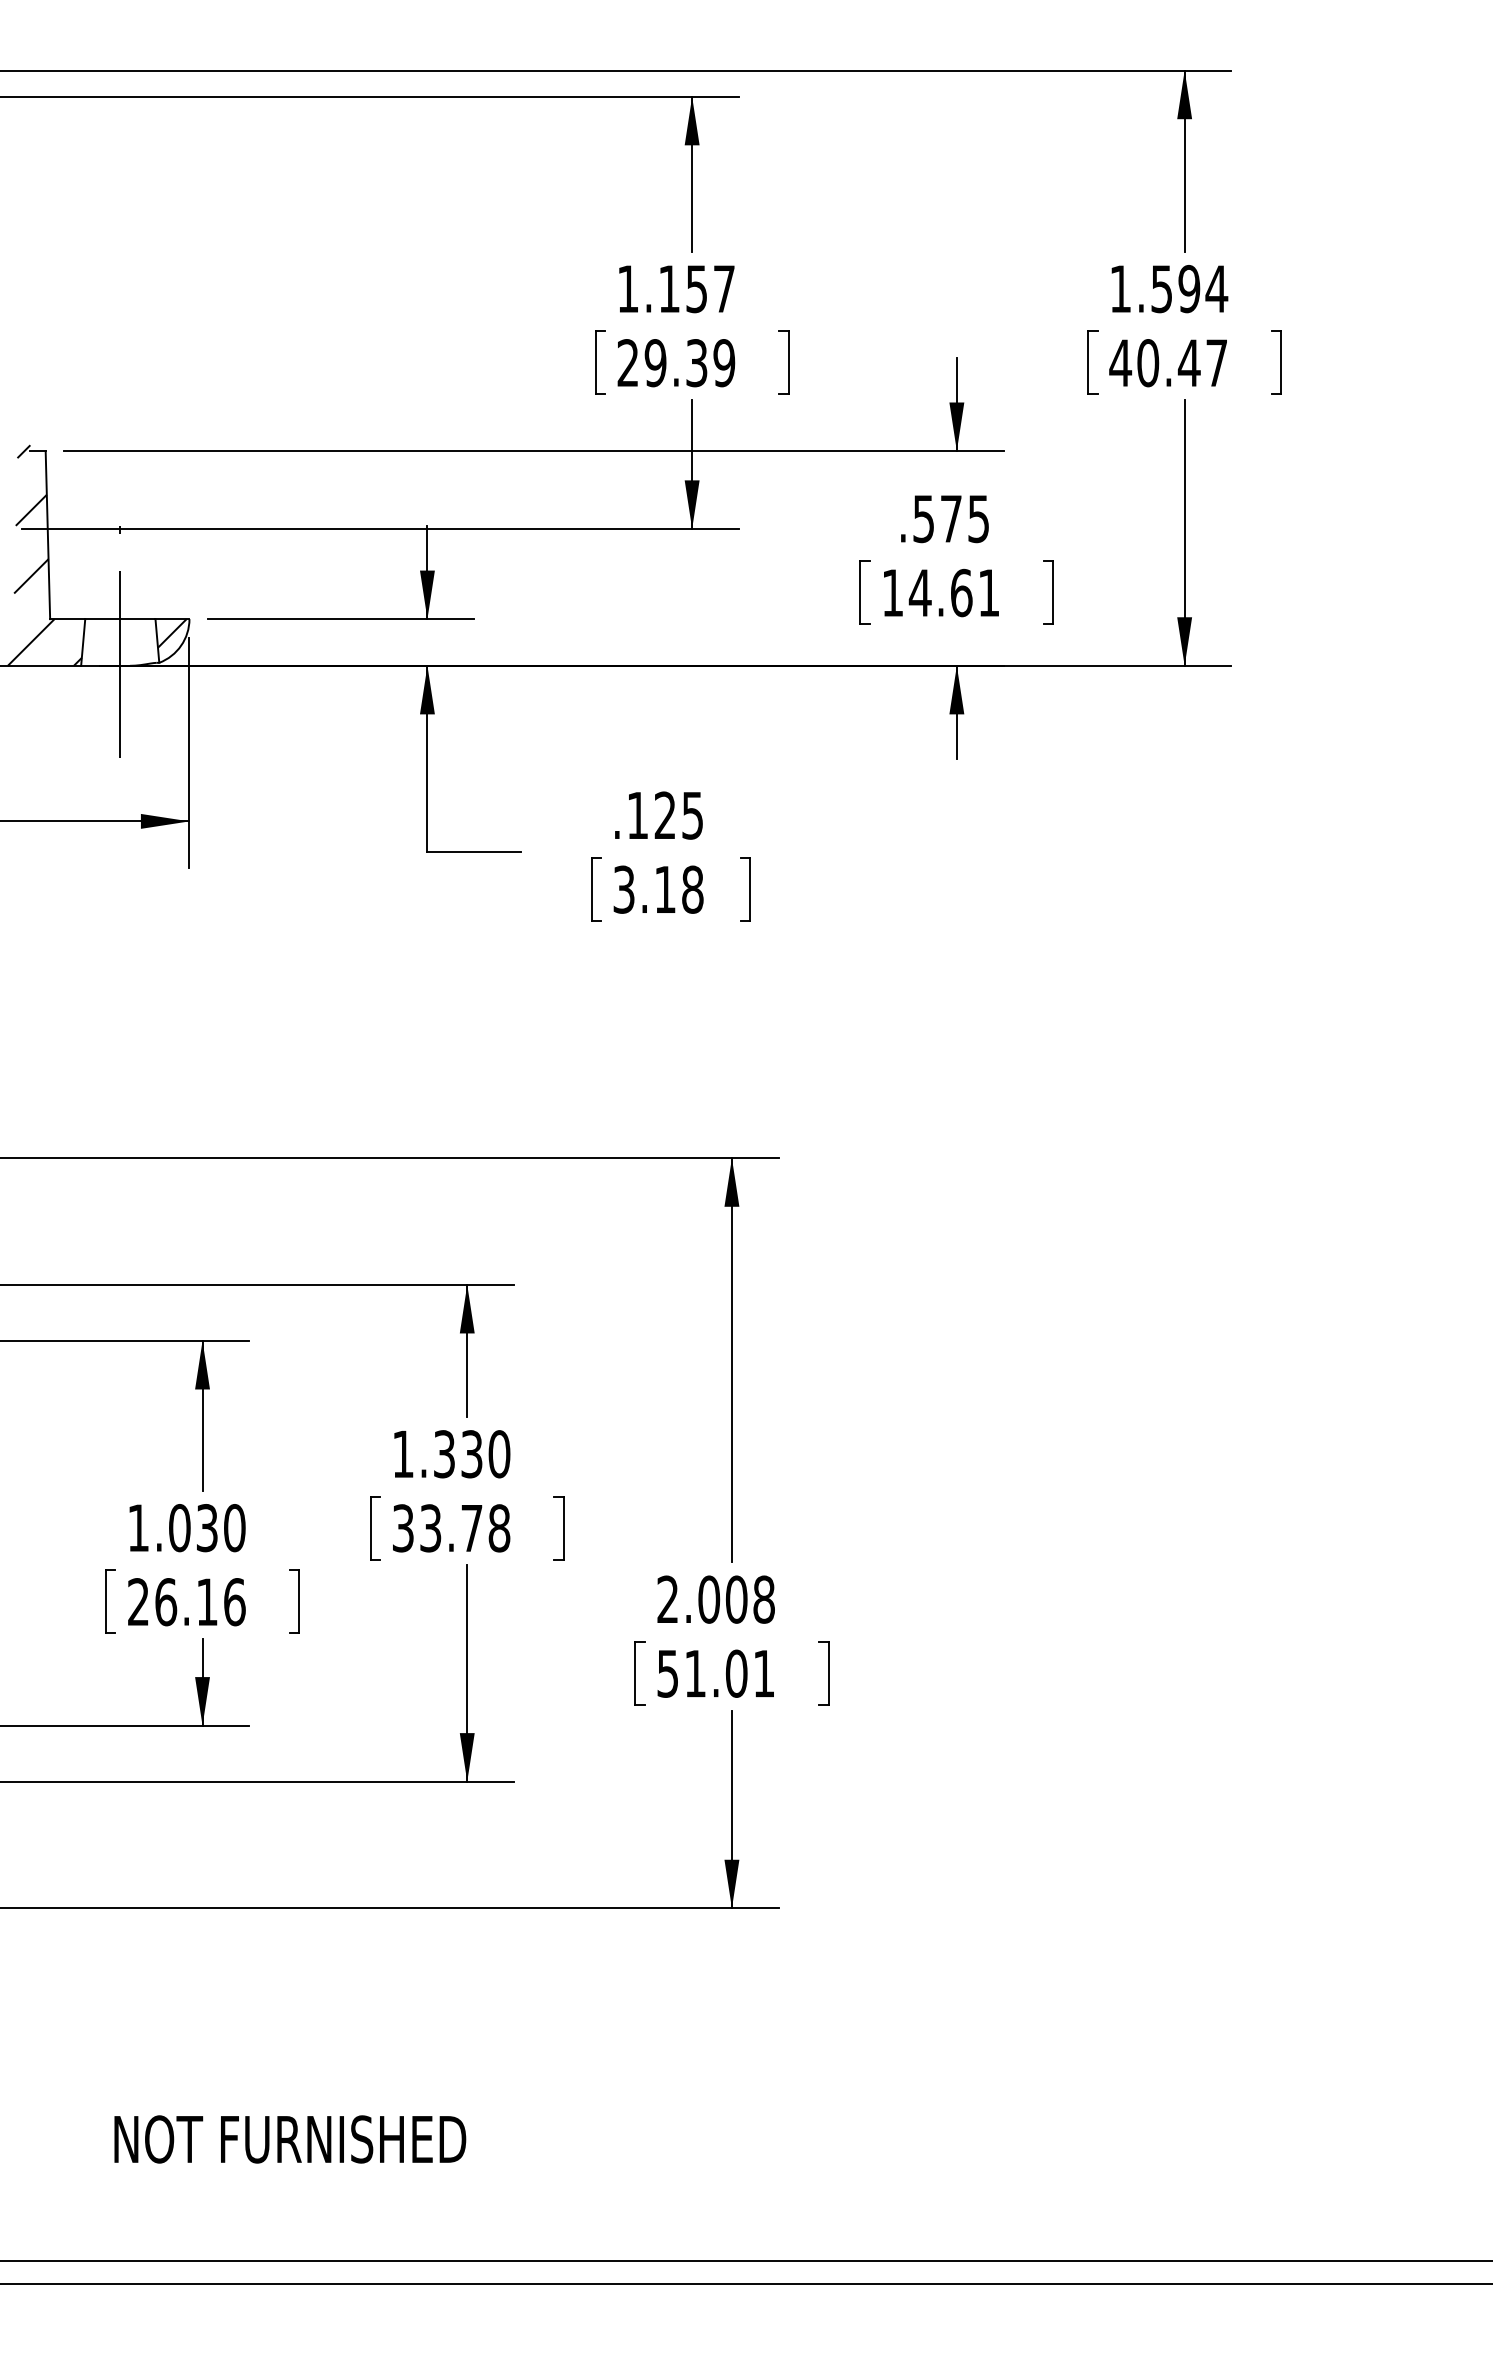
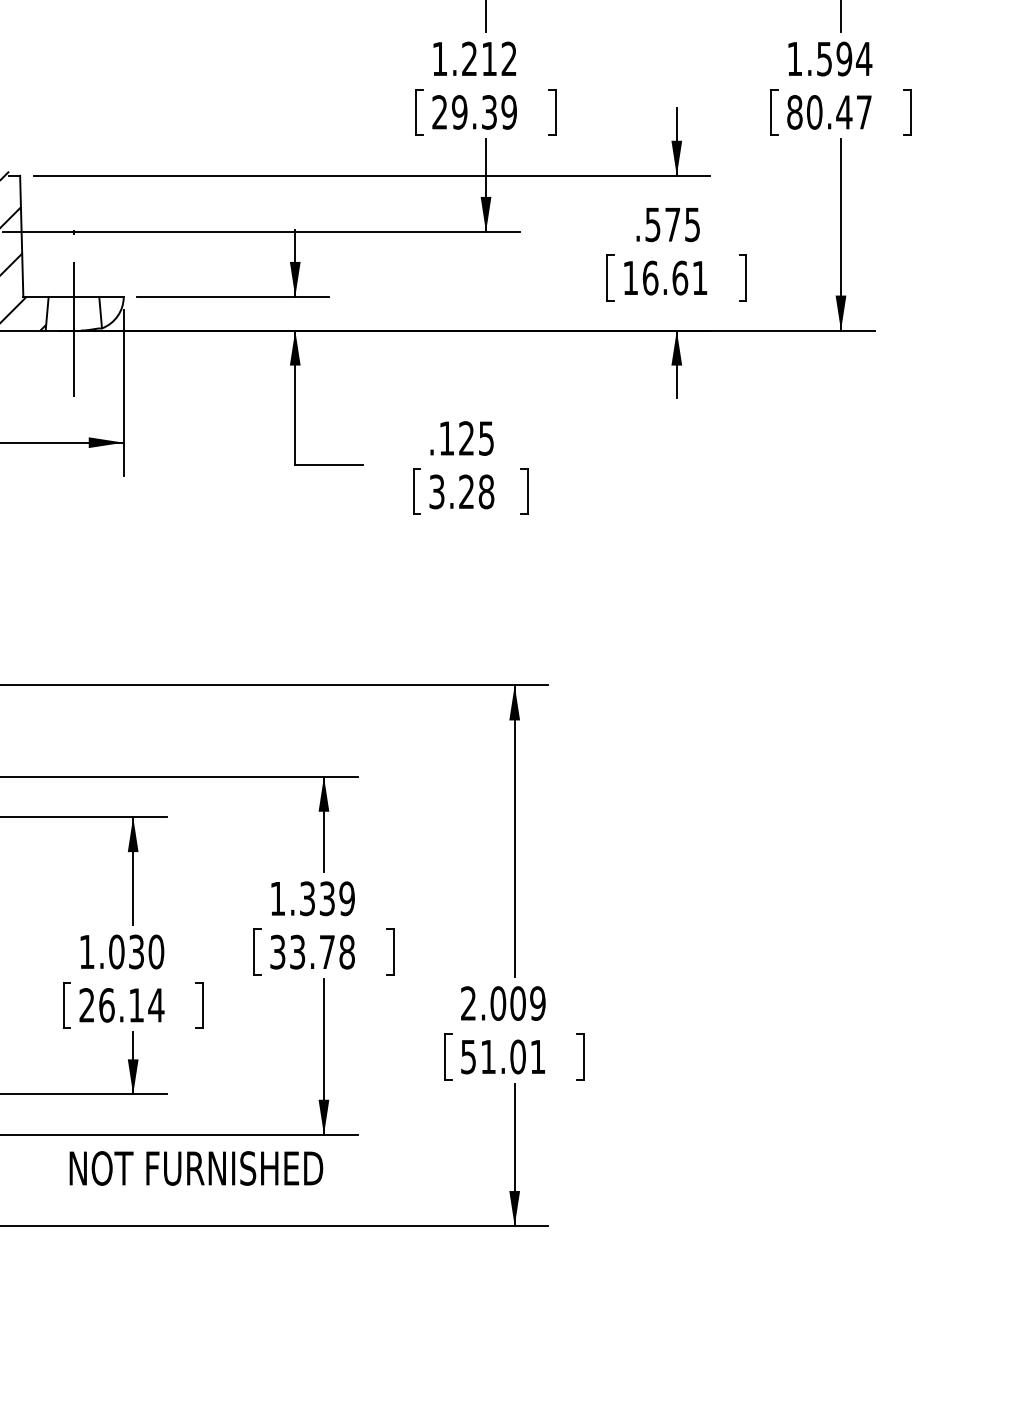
text: (696, 289) -> (489, 59), 1.157 -> 1.212
text: (1120, 363) -> (794, 112), 40.47 -> 80.47
text: (919, 592) -> (649, 277), 14.61 -> 16.61
hatch: (171, 633) -> (110, 307), removed
text: (664, 888) -> (466, 491), 3.18 -> 3.28
text: (499, 1454) -> (347, 898), 1.330 -> 1.339
text: (763, 1599) -> (537, 1003), 2.008 -> 2.009
text: (234, 1602) -> (156, 1005), 26.16 -> 26.14
text: (290, 2139) -> (196, 1168), moved

